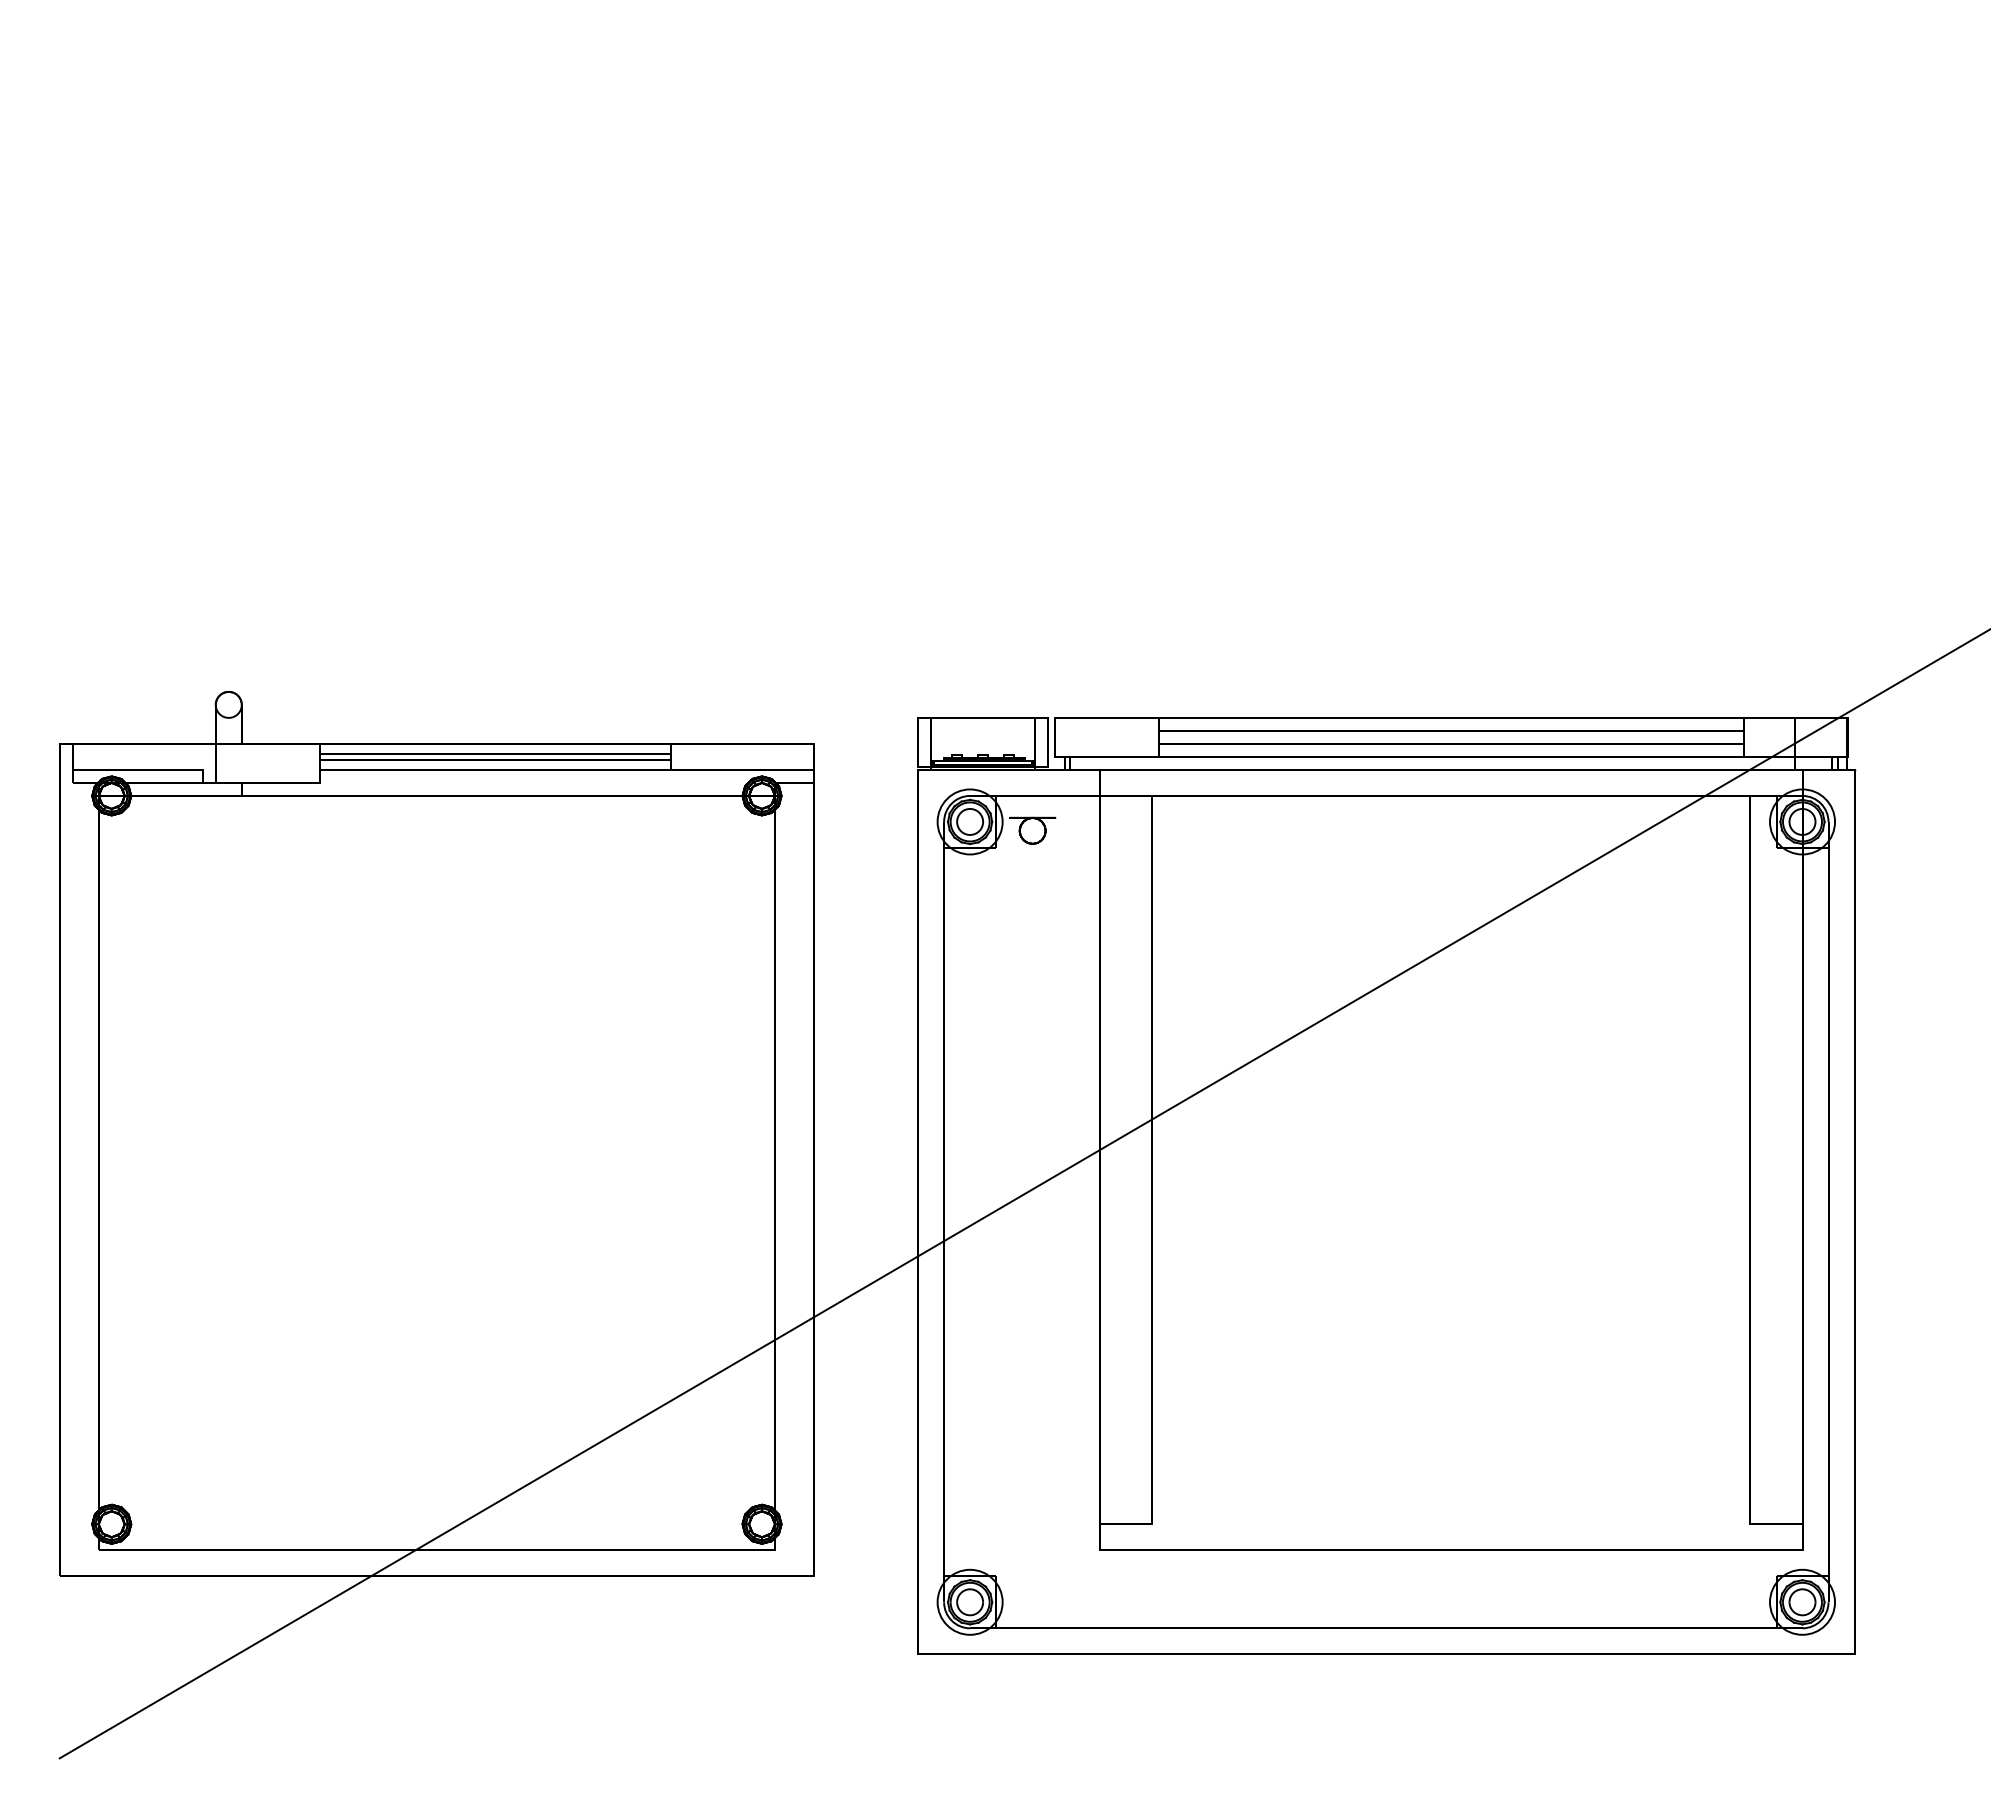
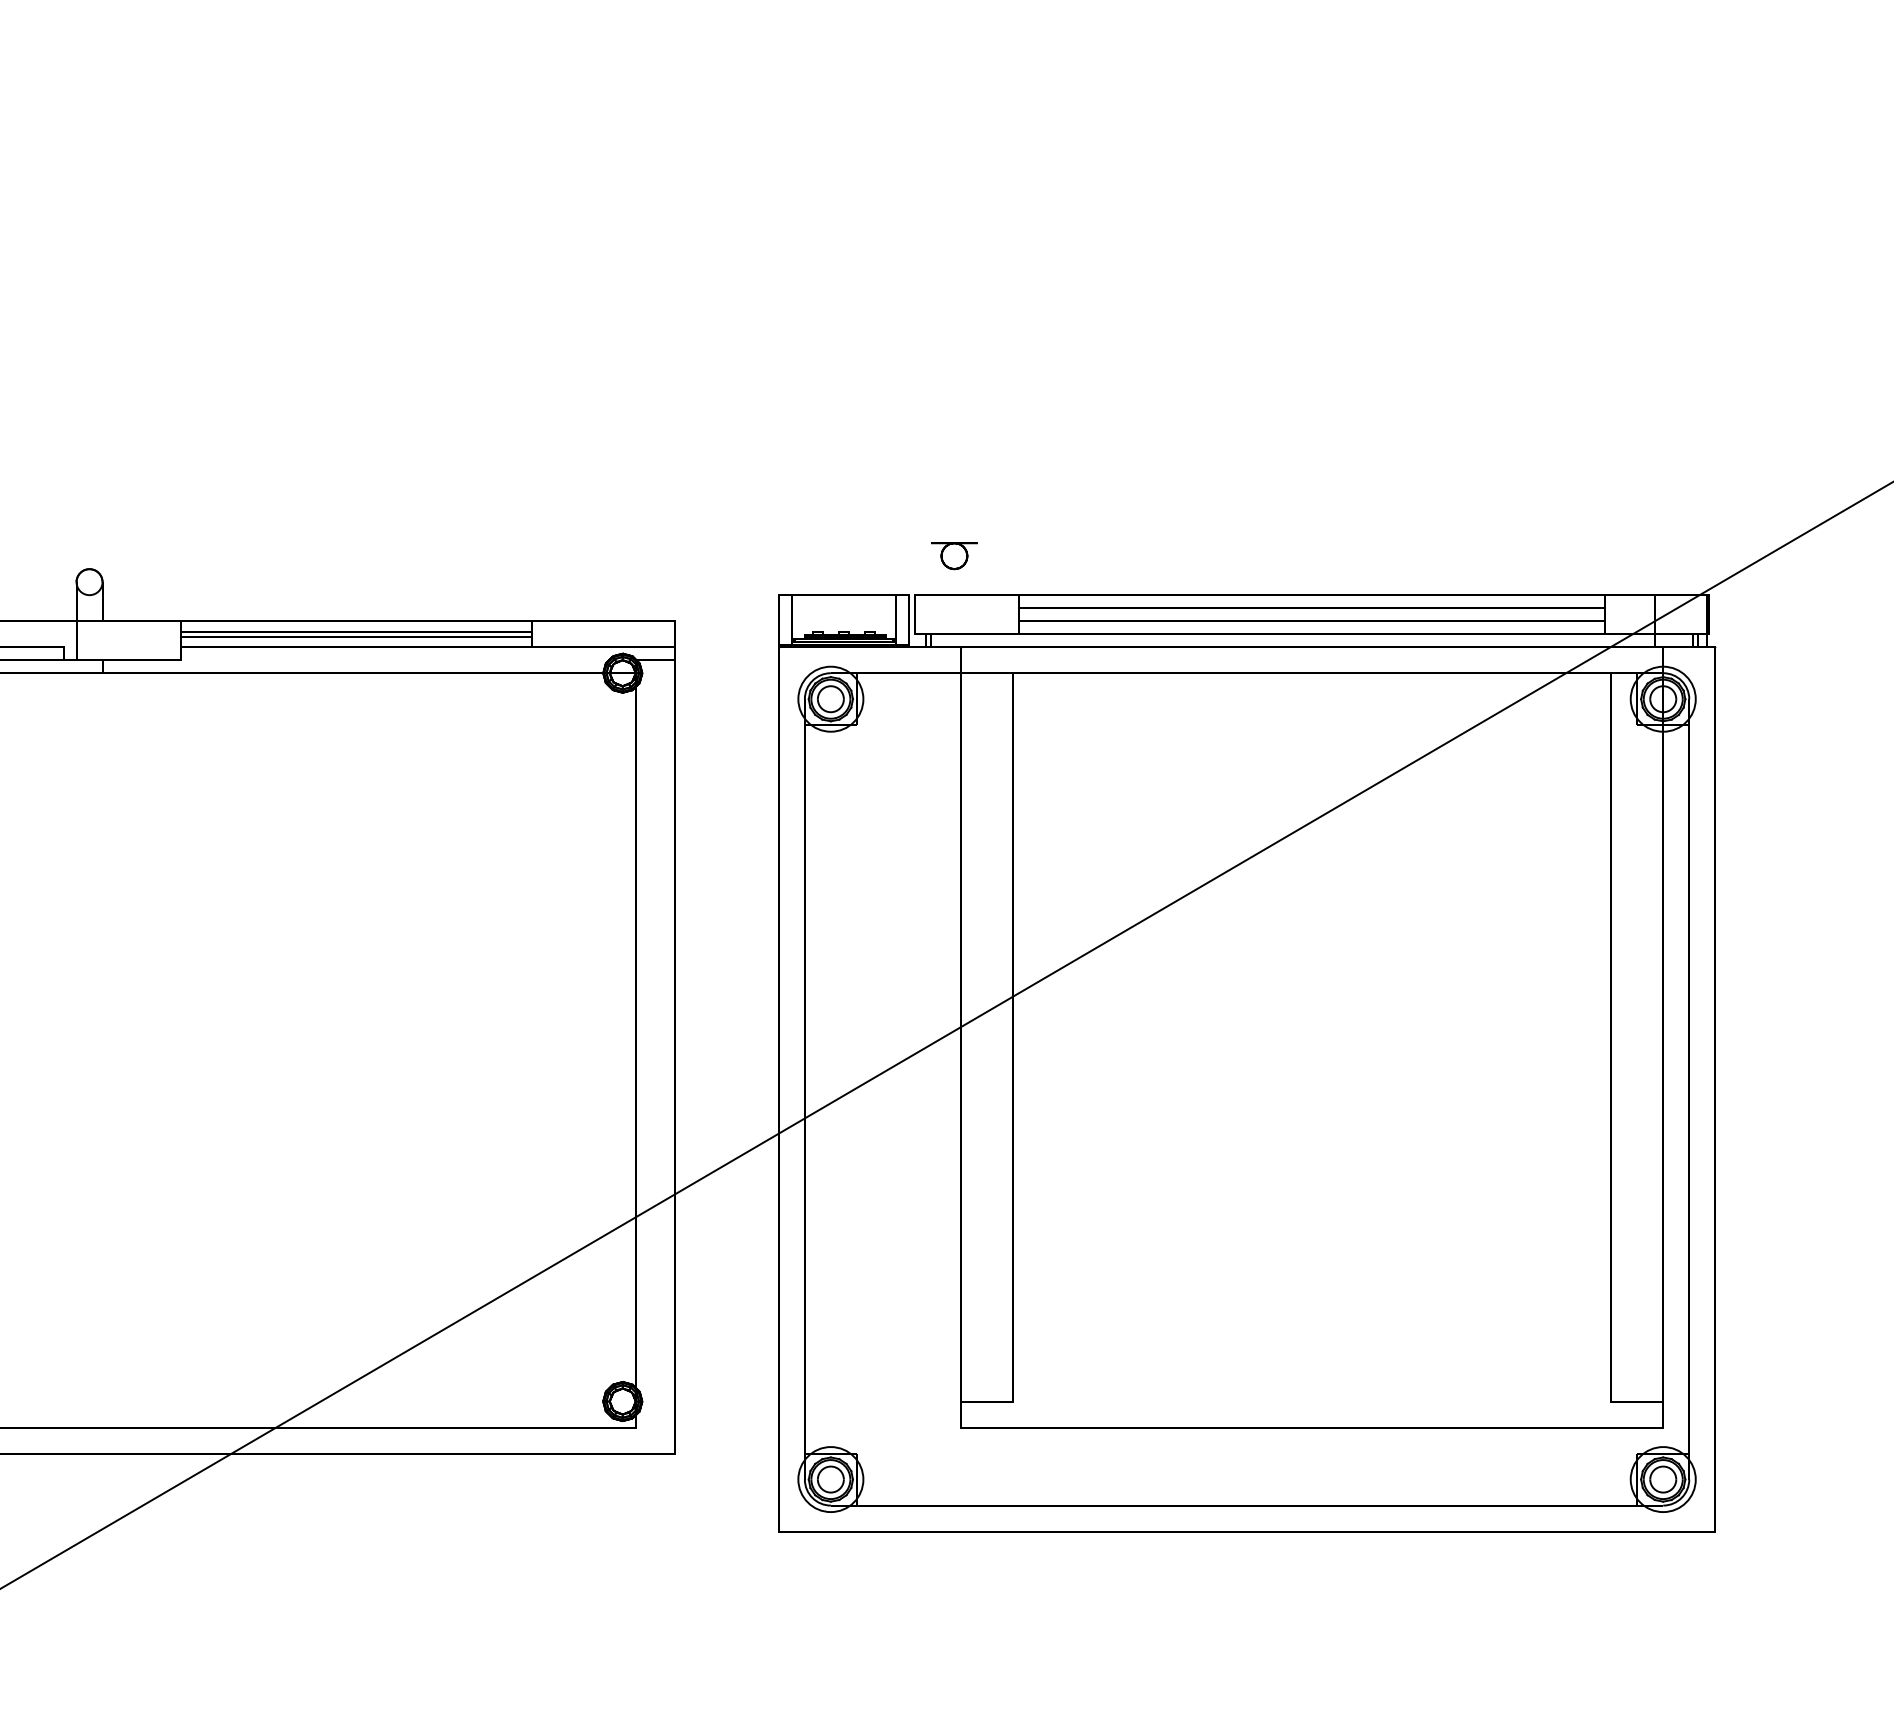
part: (1032, 830) -> (954, 555), moved

